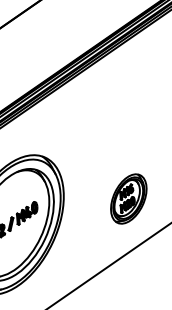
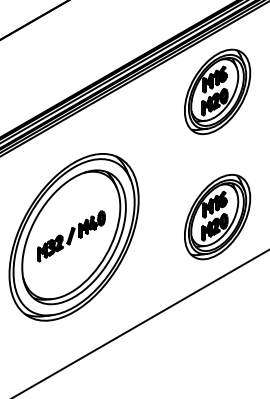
part: (120, 97) -> (217, 91), added
part: (128, 199) -> (217, 217), size x1.43

